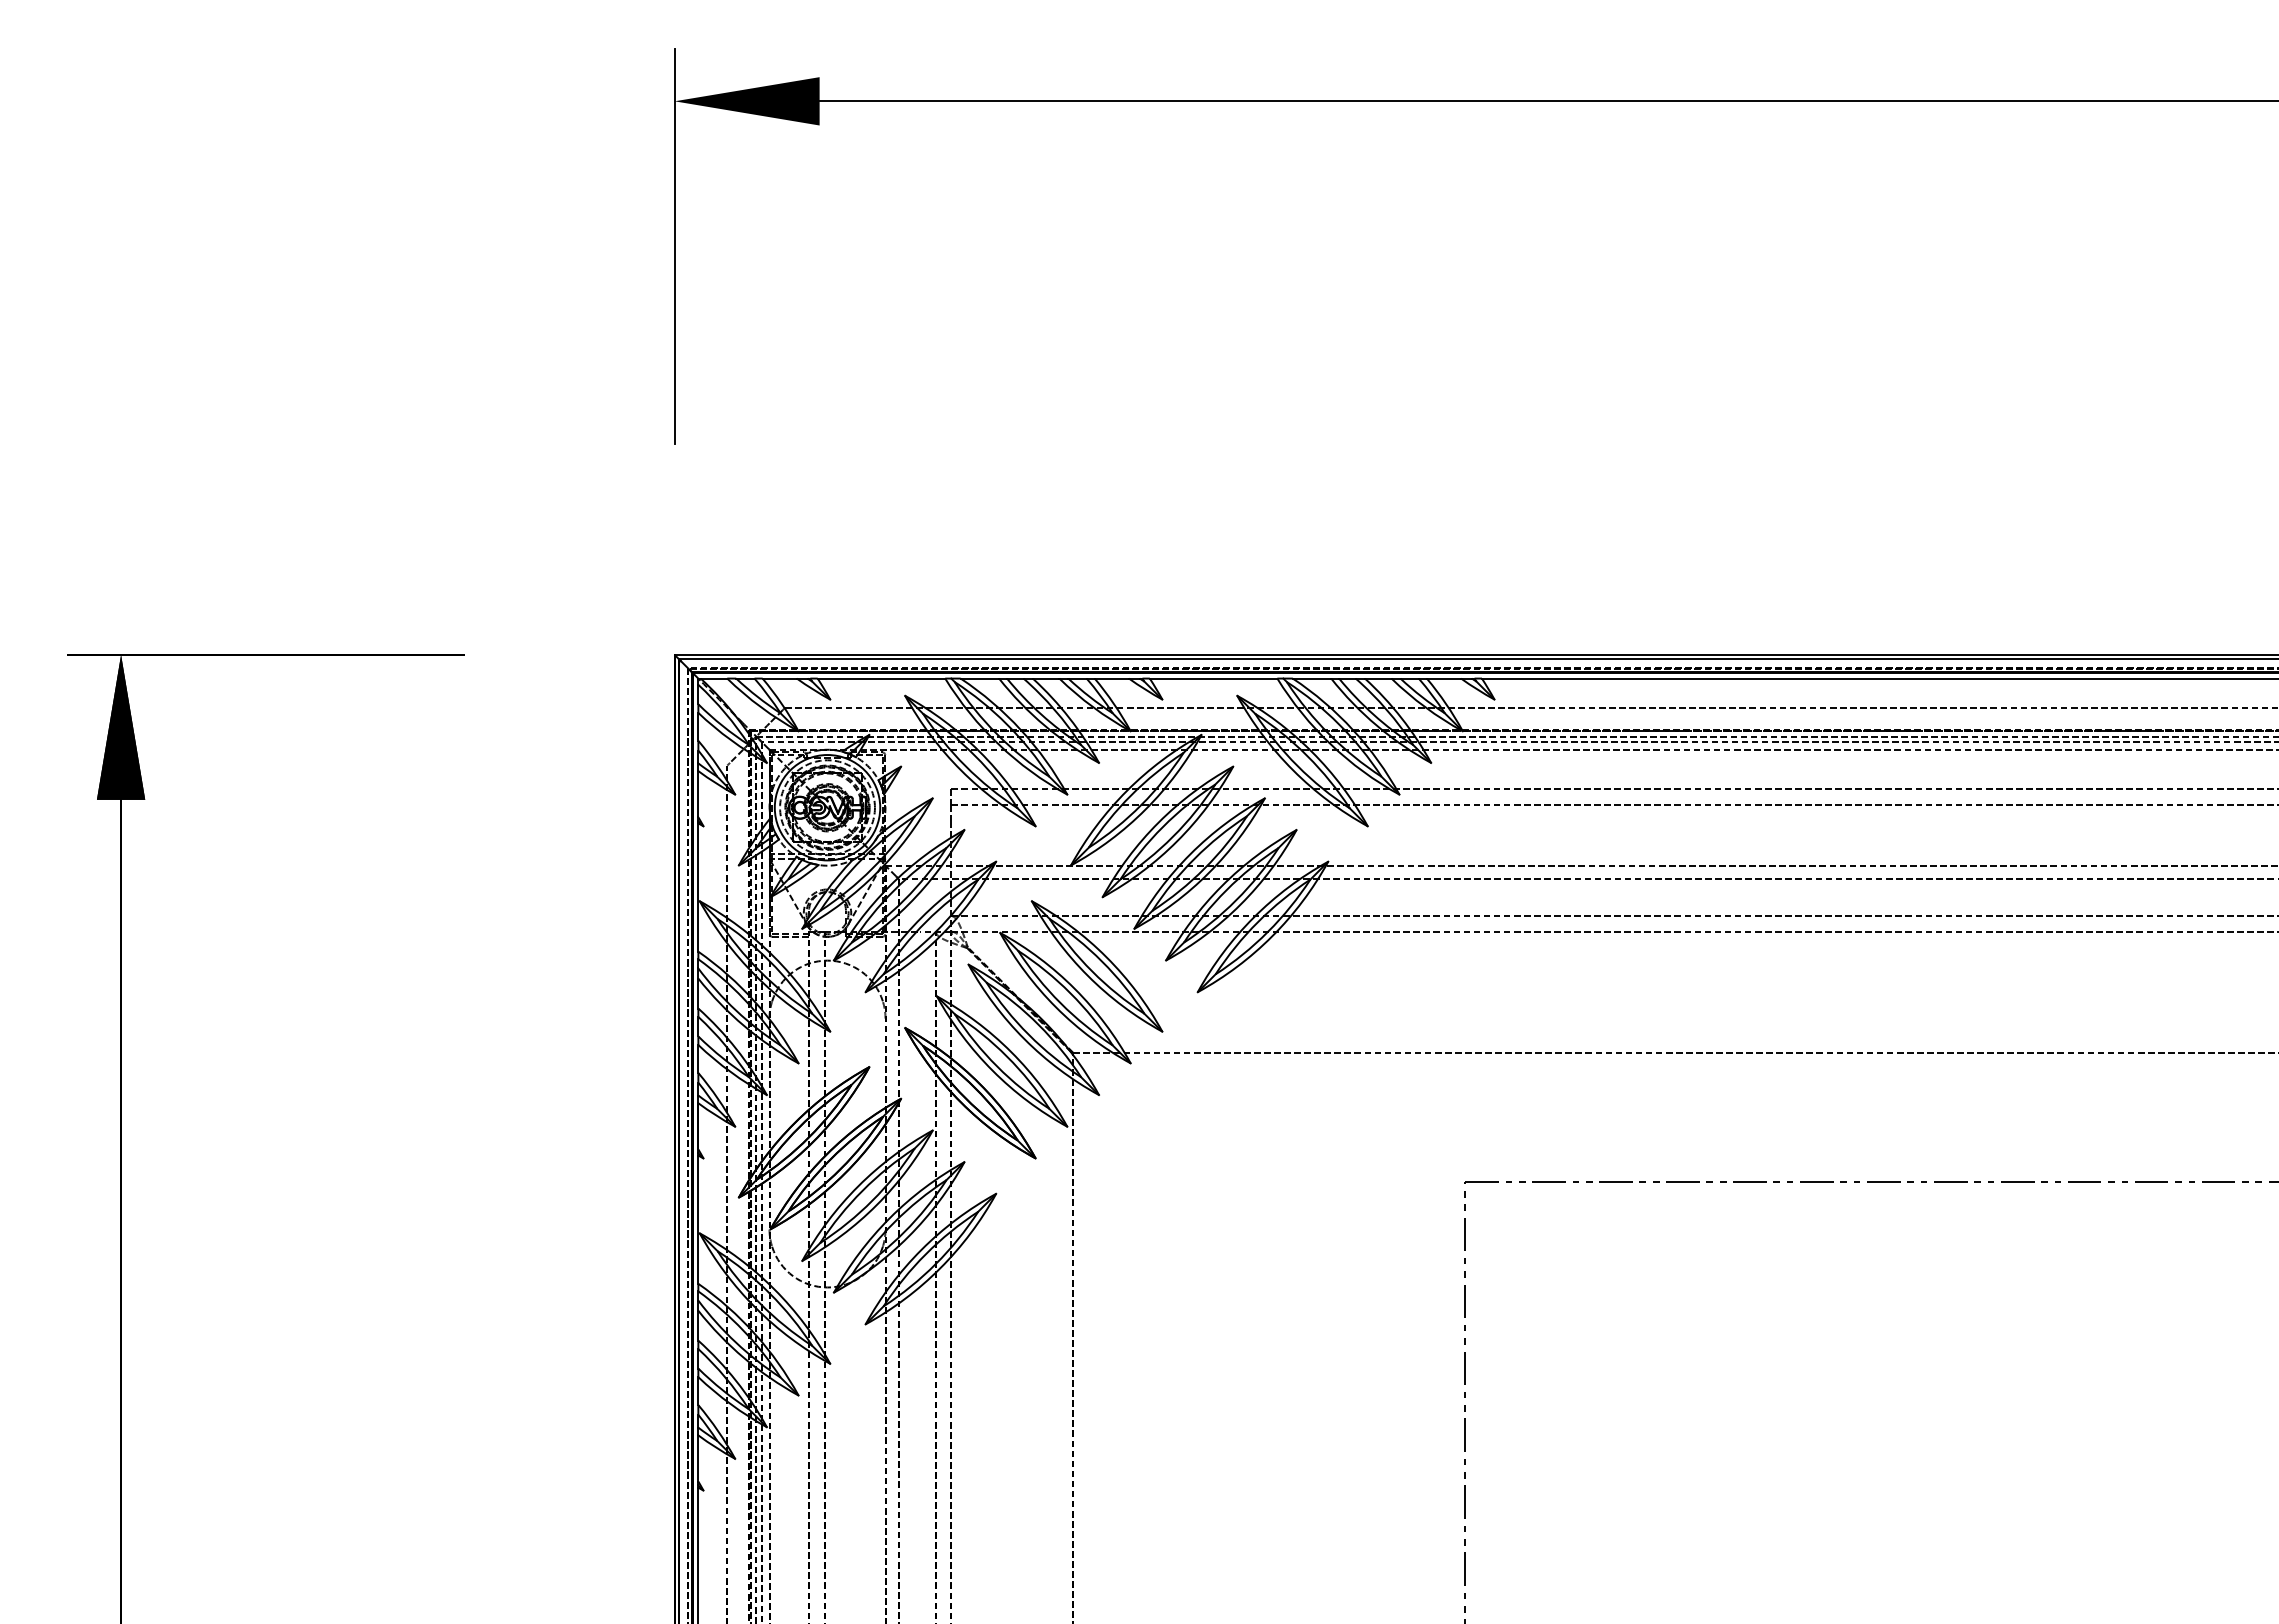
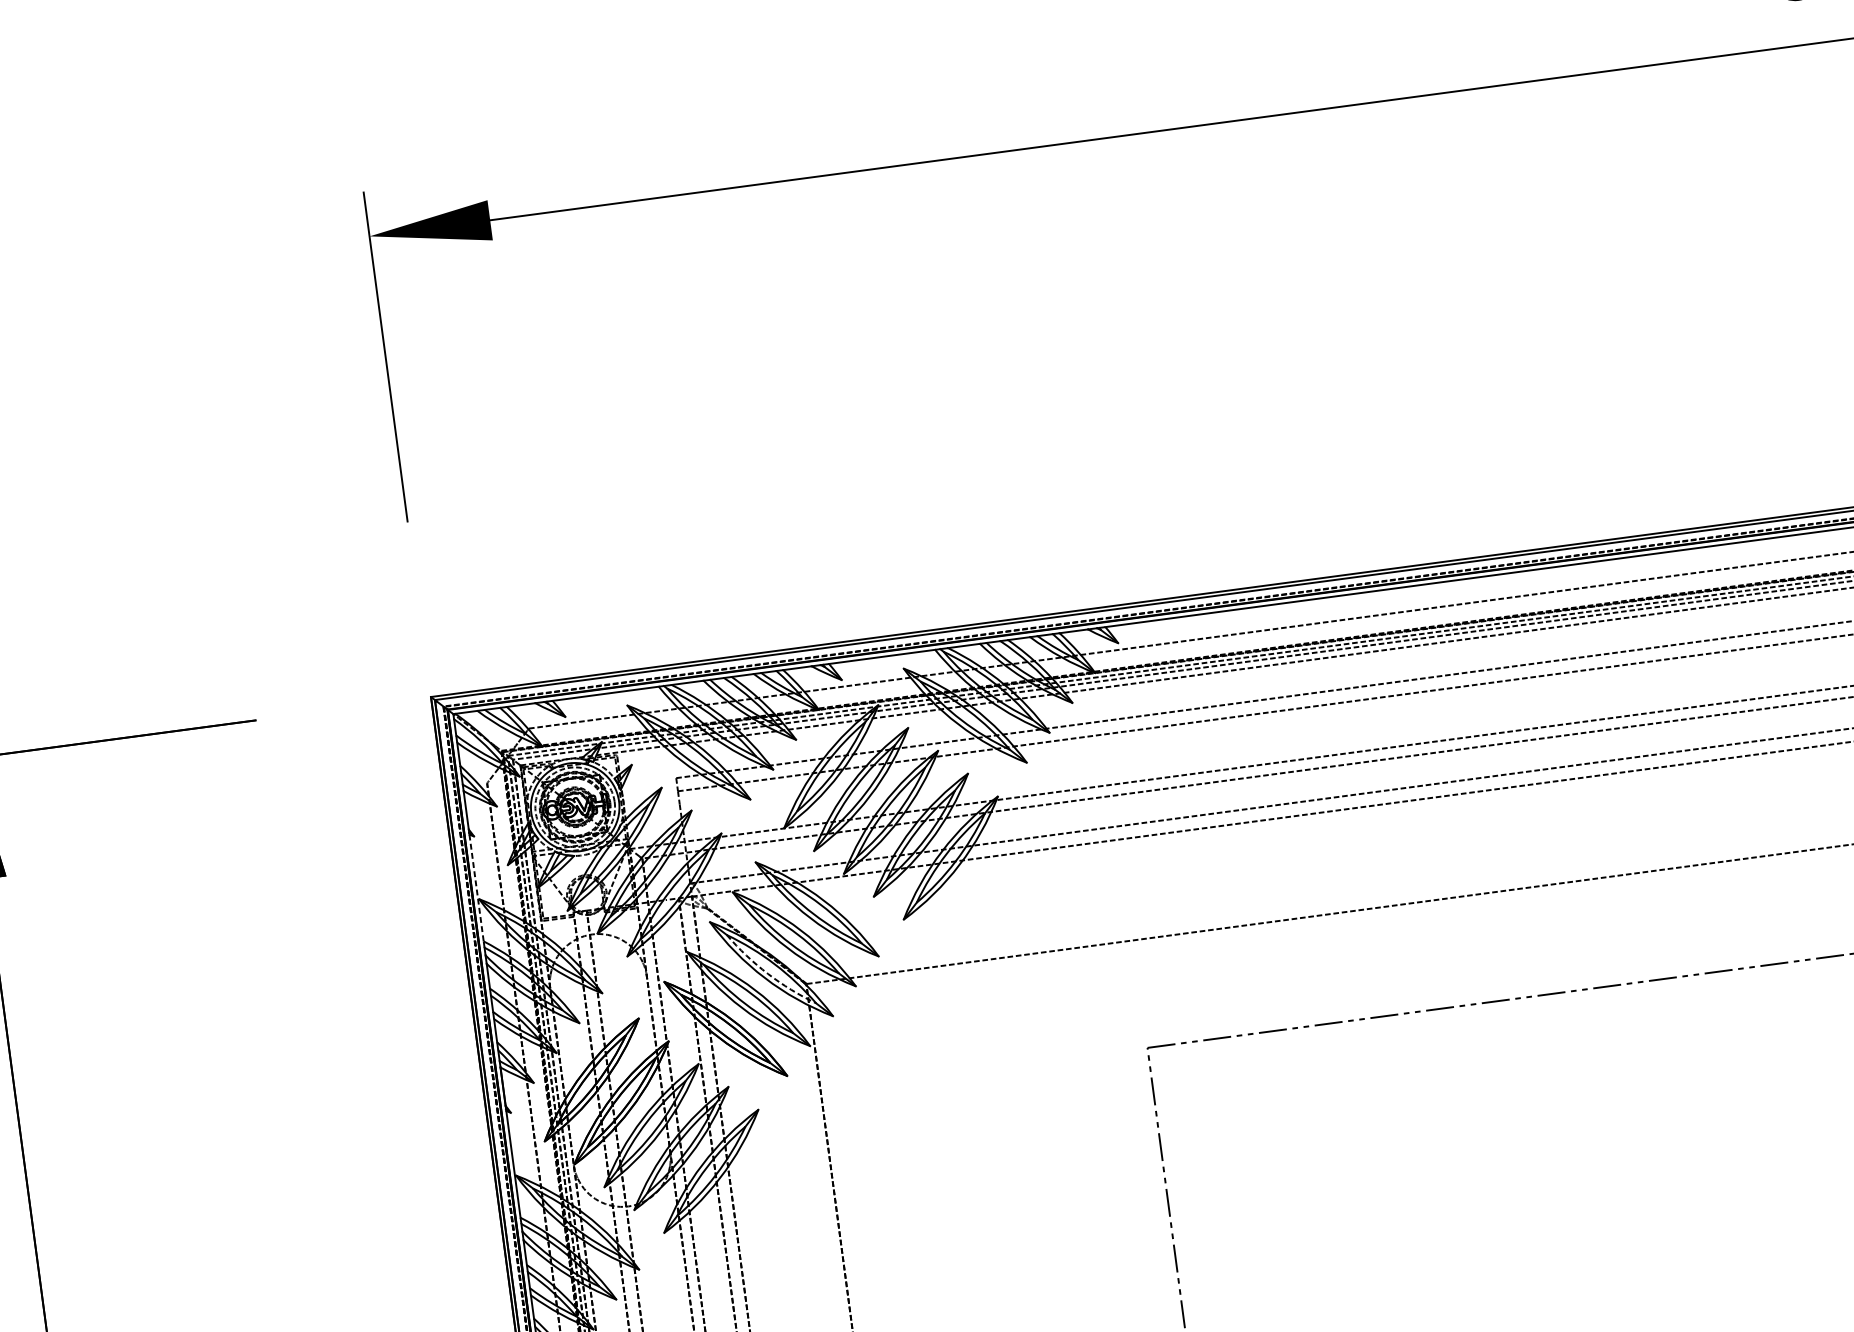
line: (698, 888) -> (476, 888), solid -> dashed
arc: (1028, 1034) -> (767, 973), solid -> dashed

